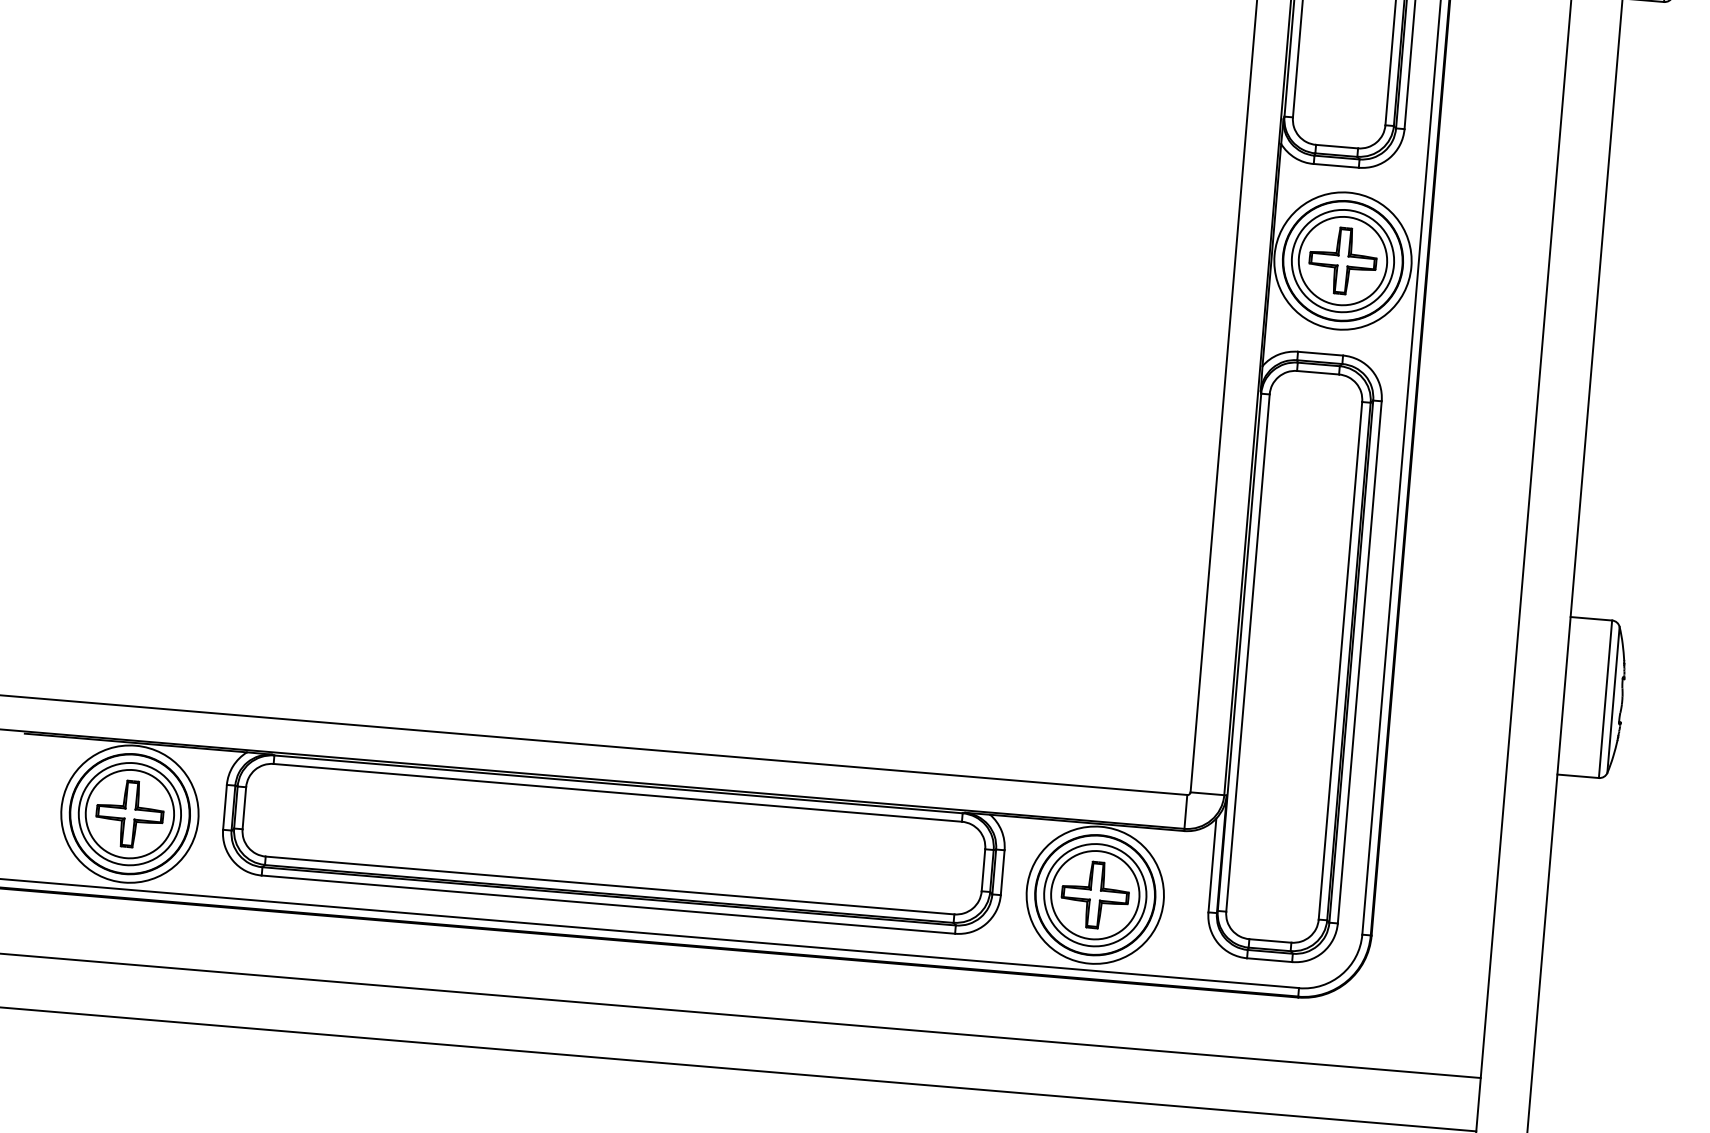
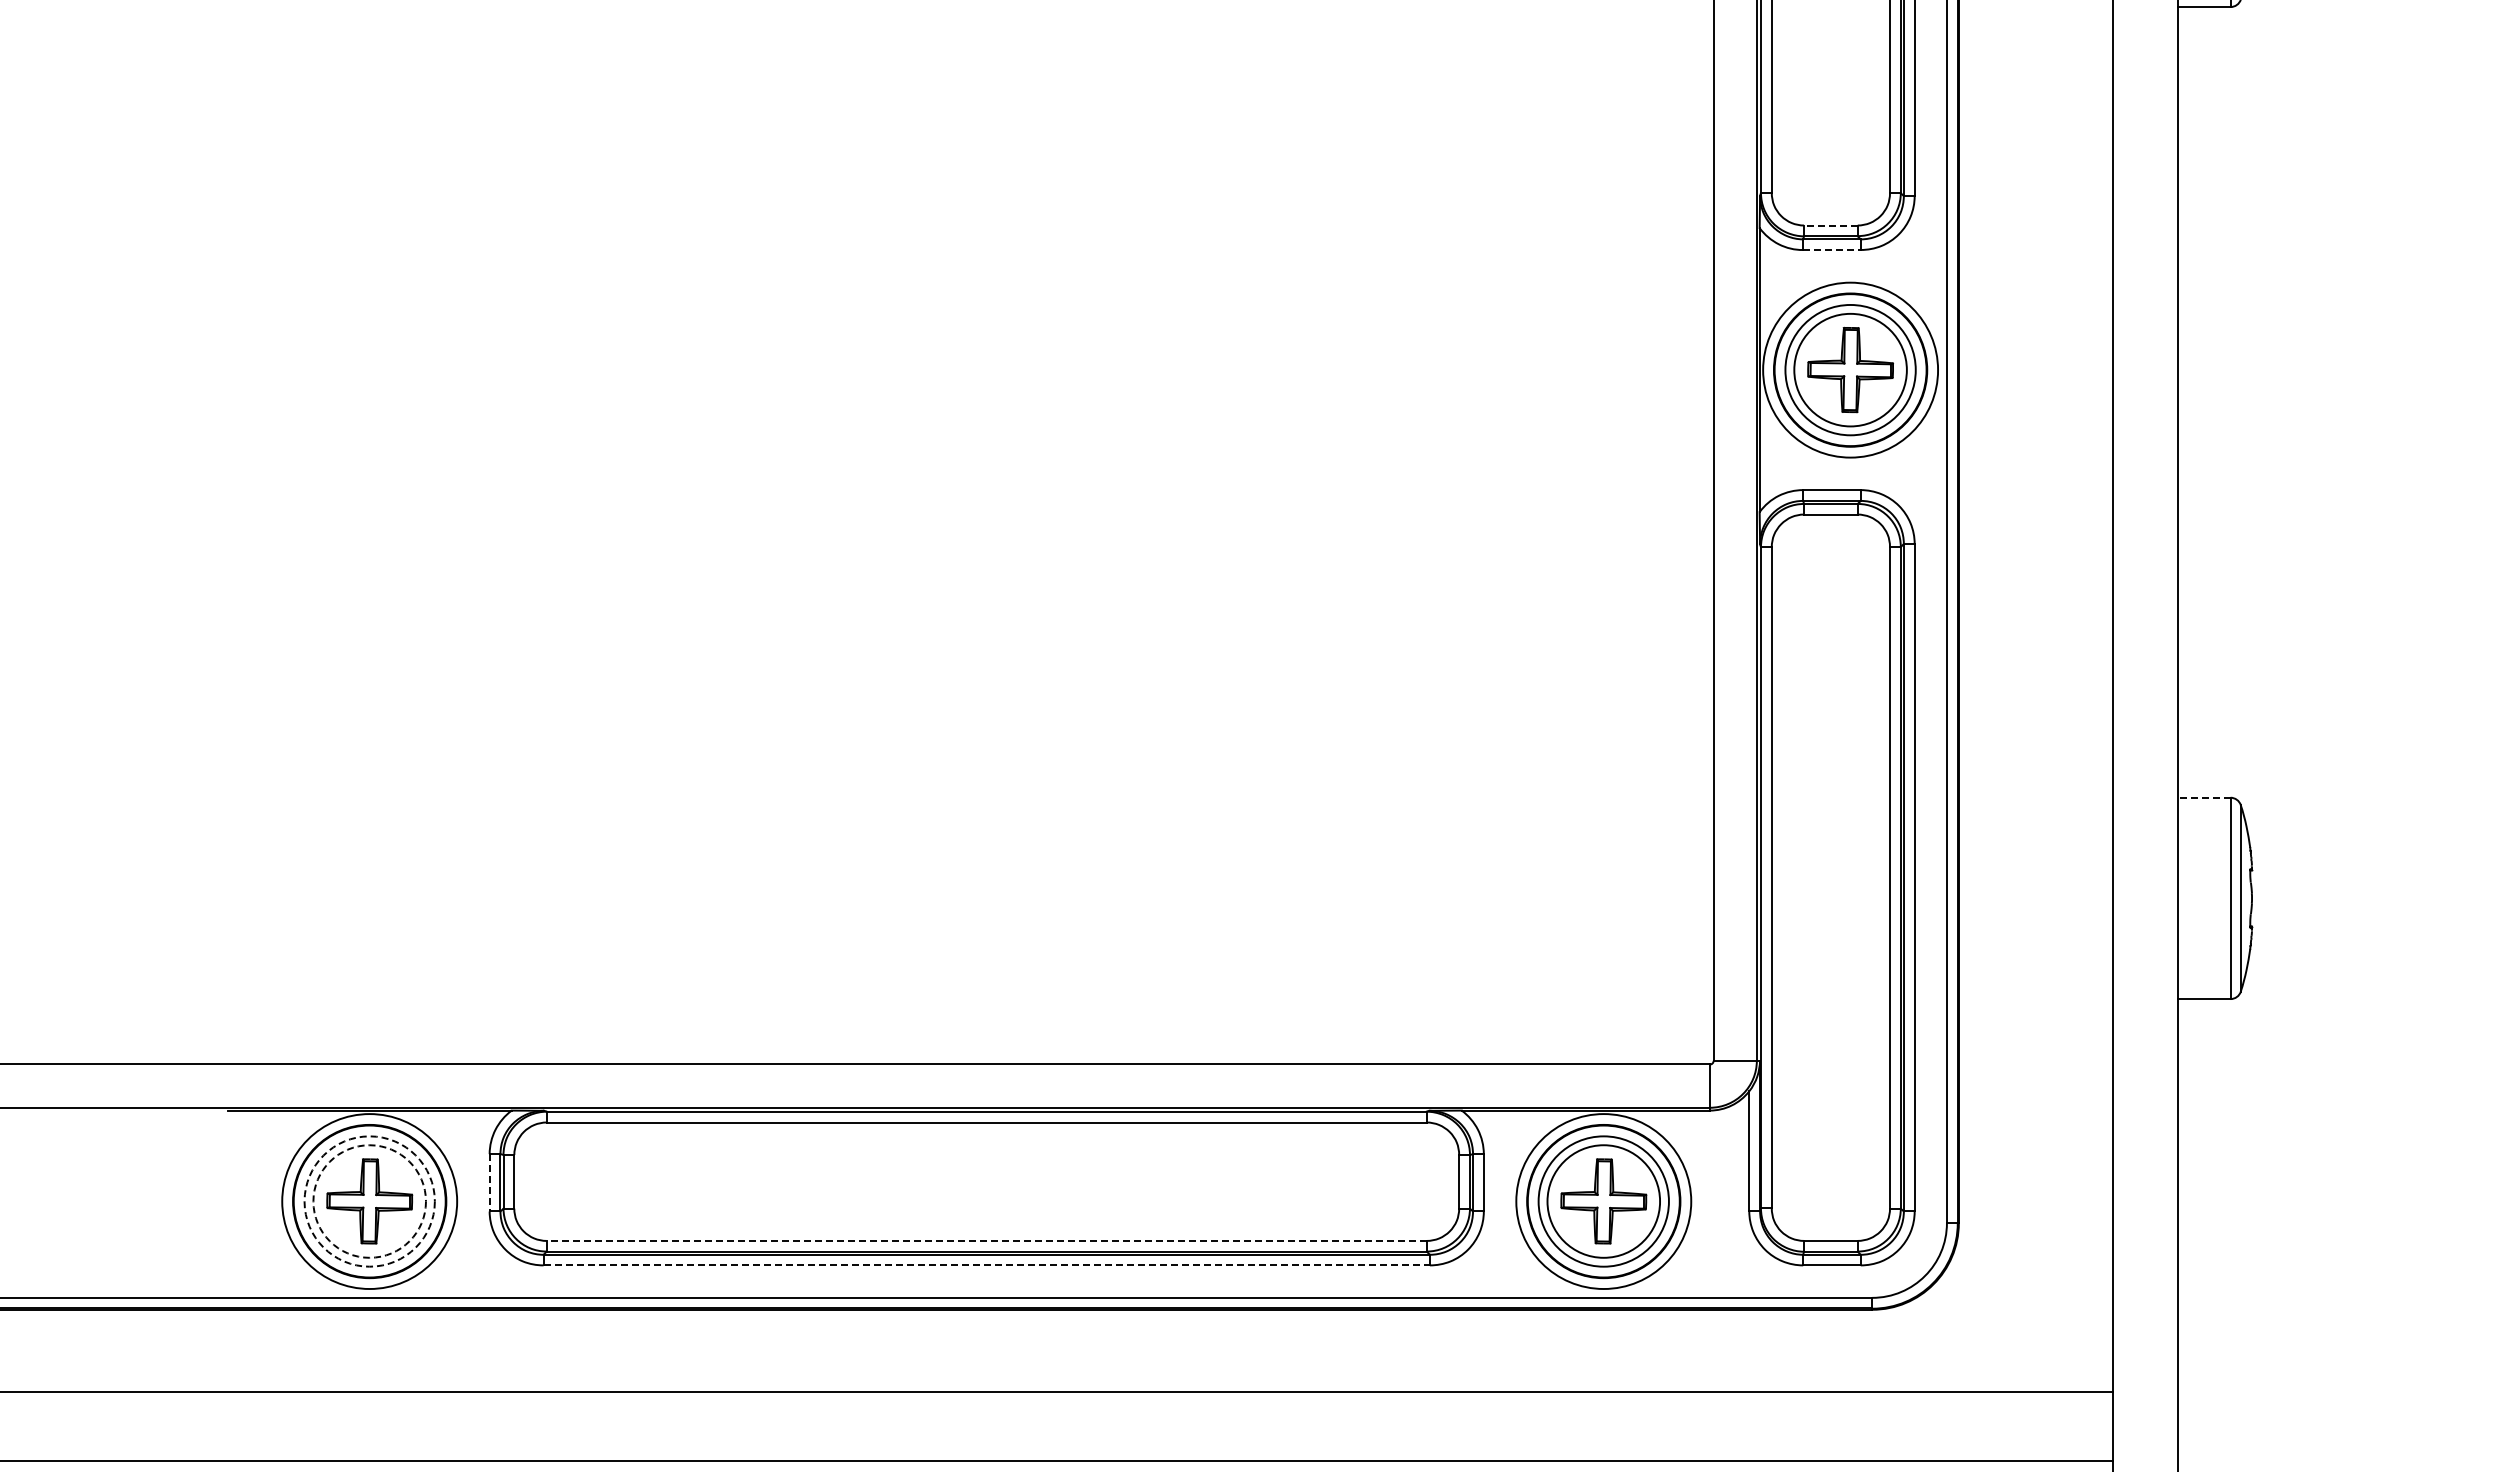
line: (1336, 146) -> (1830, 225), solid -> dashed
line: (1335, 165) -> (1831, 249), solid -> dashed
line: (1591, 618) -> (2204, 797), solid -> dashed
line: (224, 807) -> (489, 1182), solid -> dashed
circle: (129, 814) -> (369, 1201), solid -> dashed
circle: (129, 814) -> (369, 1201), solid -> dashed
line: (609, 885) -> (986, 1240), solid -> dashed
line: (609, 904) -> (987, 1265), solid -> dashed

